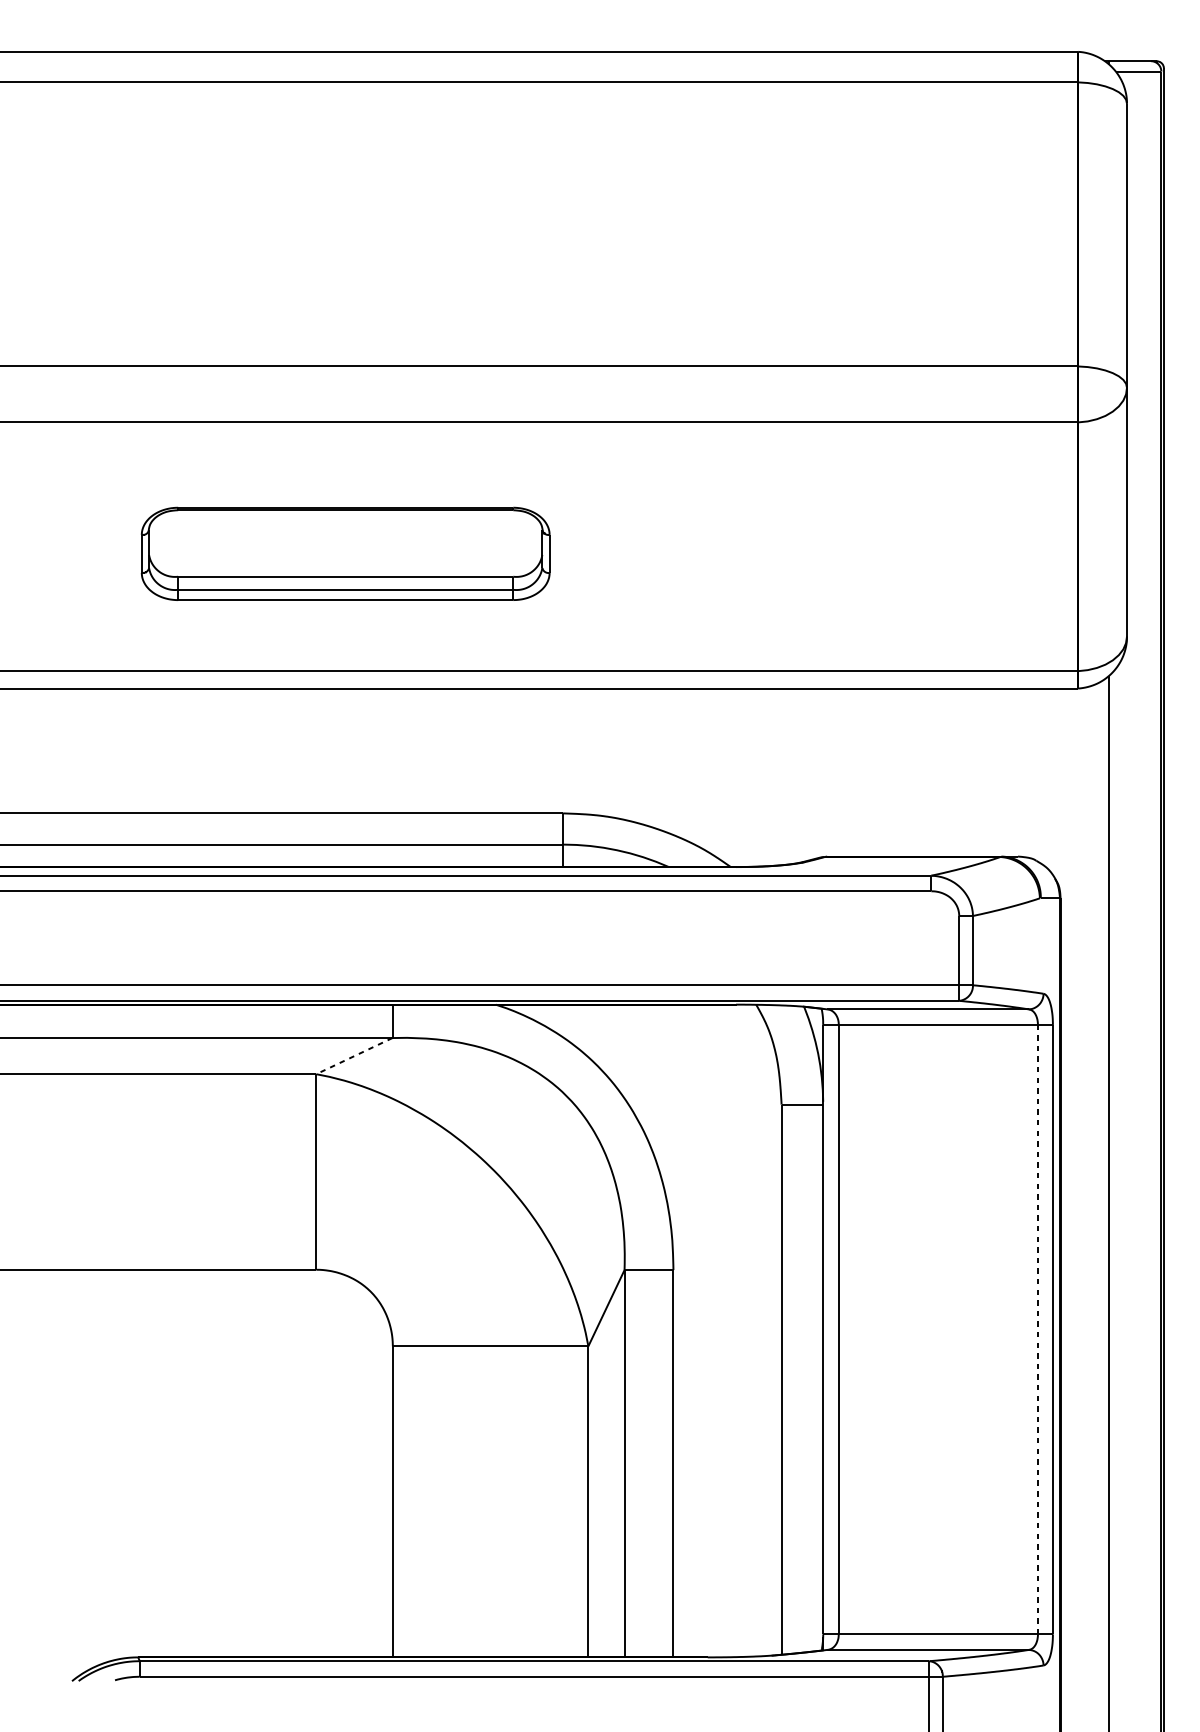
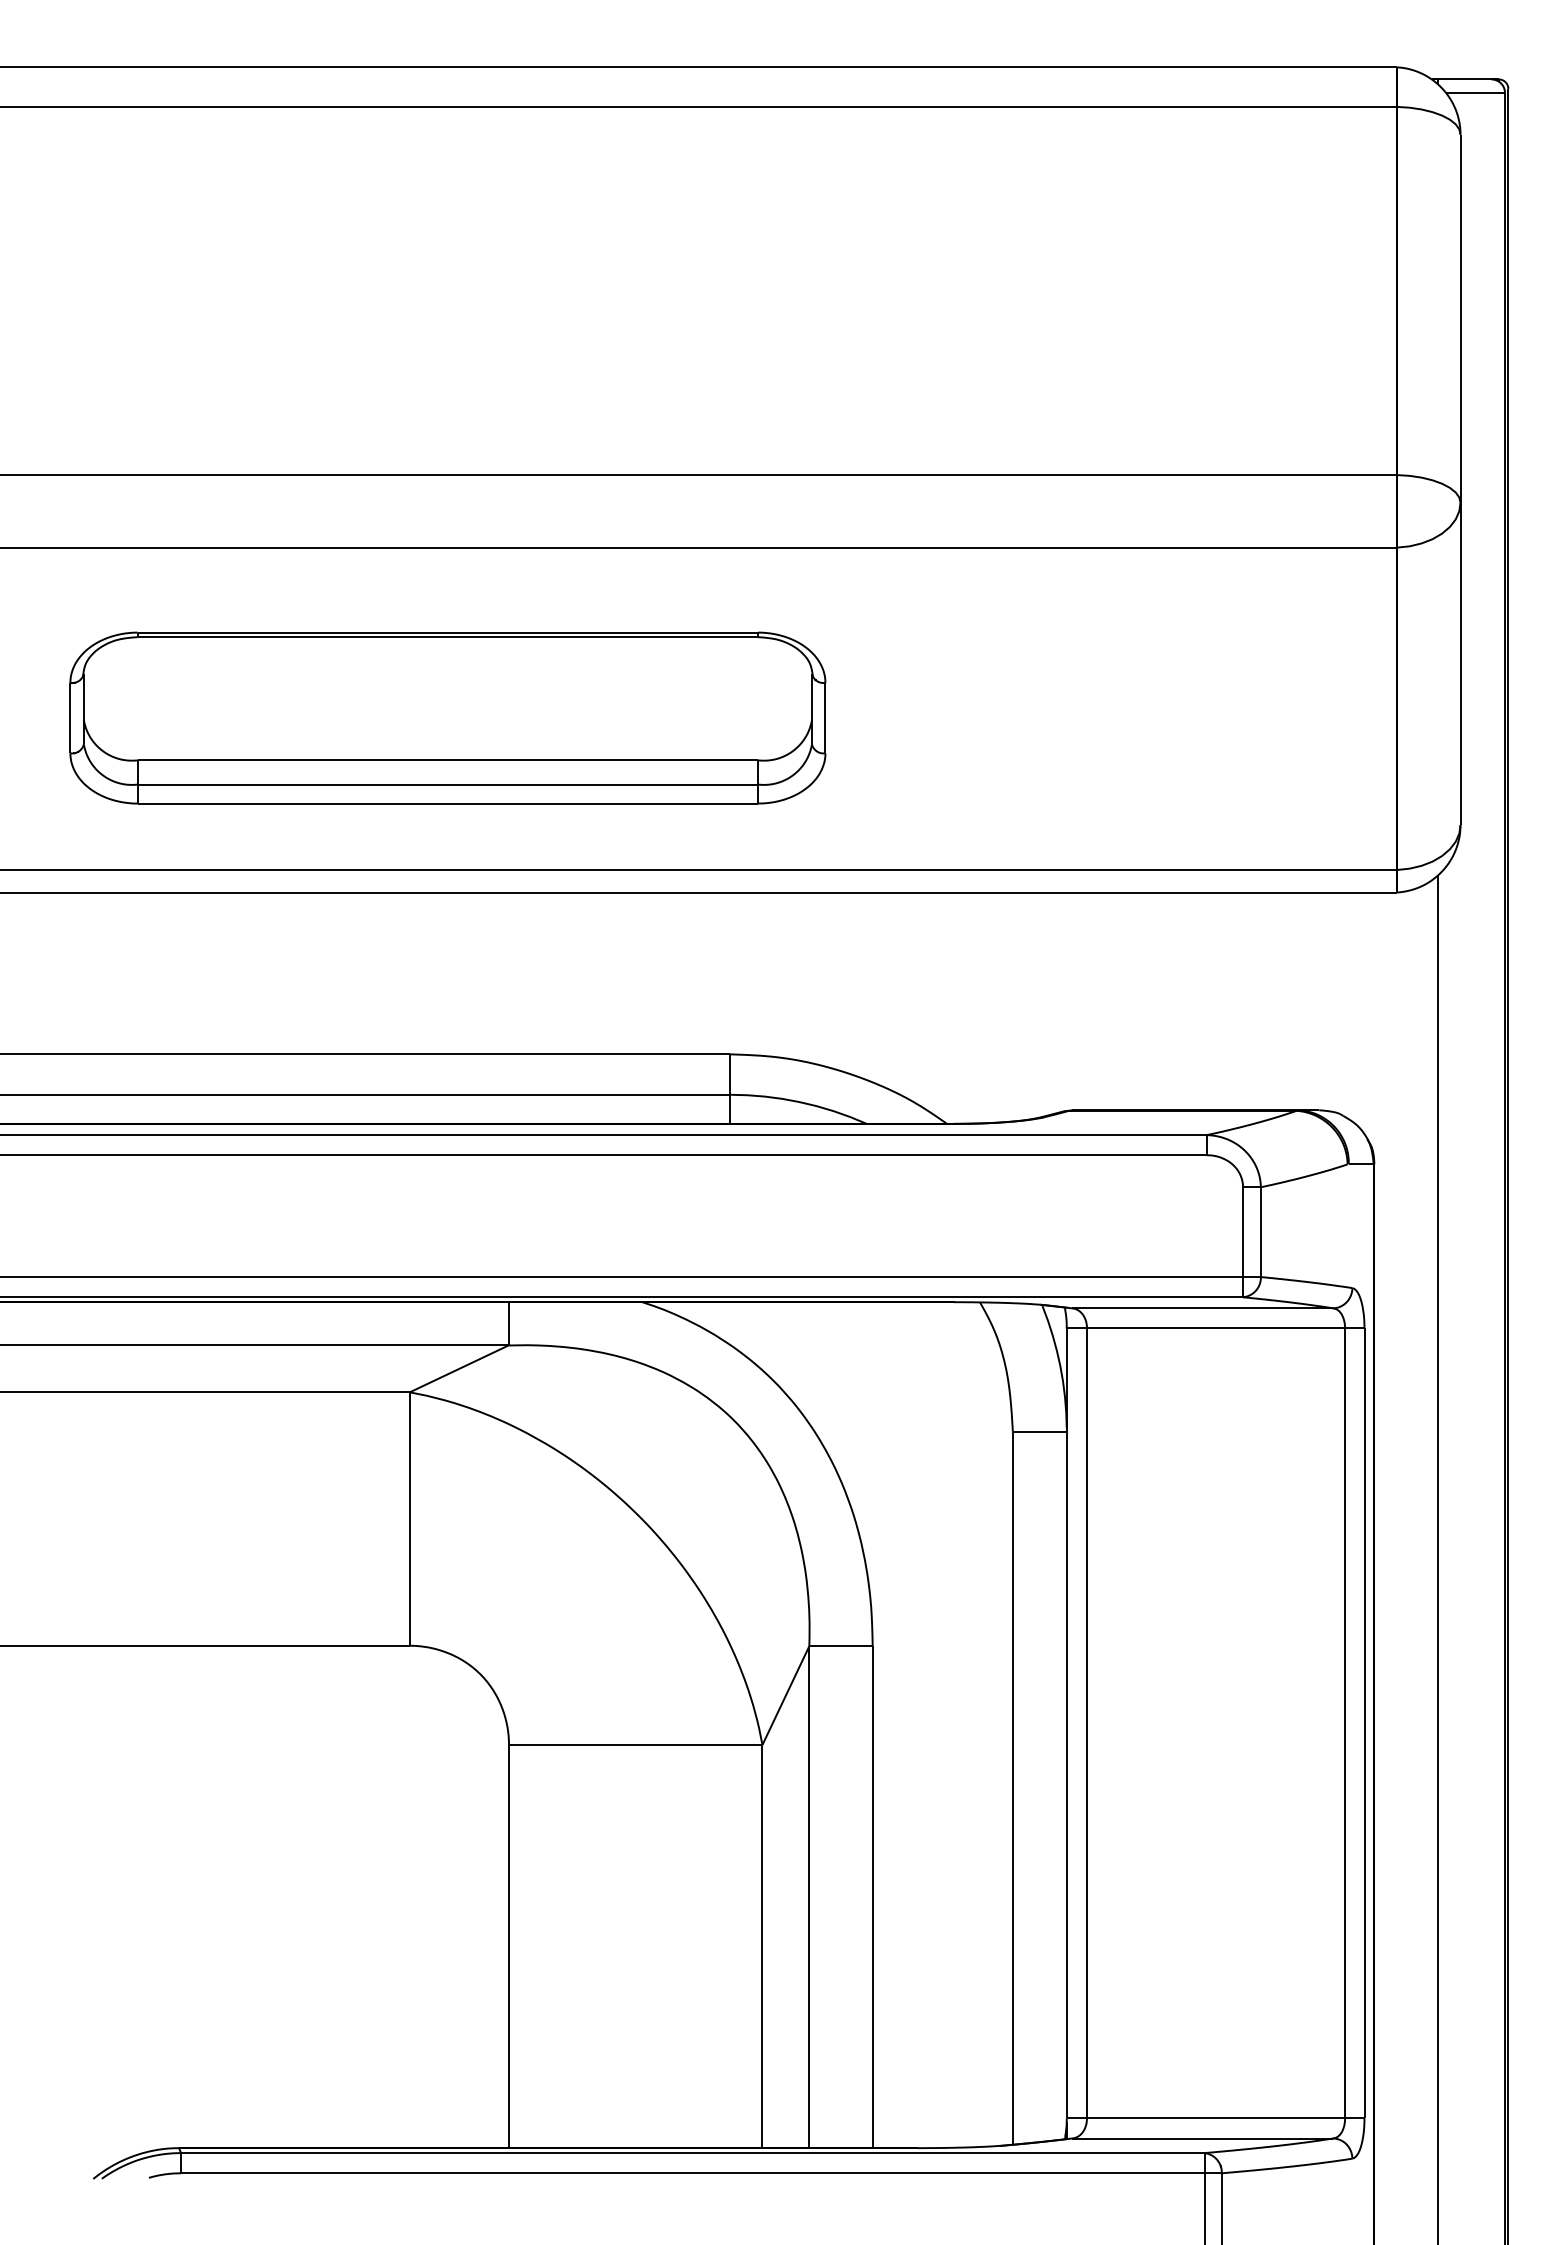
part: (345, 553) -> (447, 717), size x1.43
line: (354, 1055) -> (459, 1368), dashed -> solid
line: (1038, 1329) -> (1345, 1723), dashed -> solid

